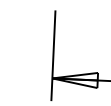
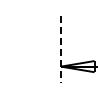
line: (54, 55) -> (61, 49), solid -> dashed

